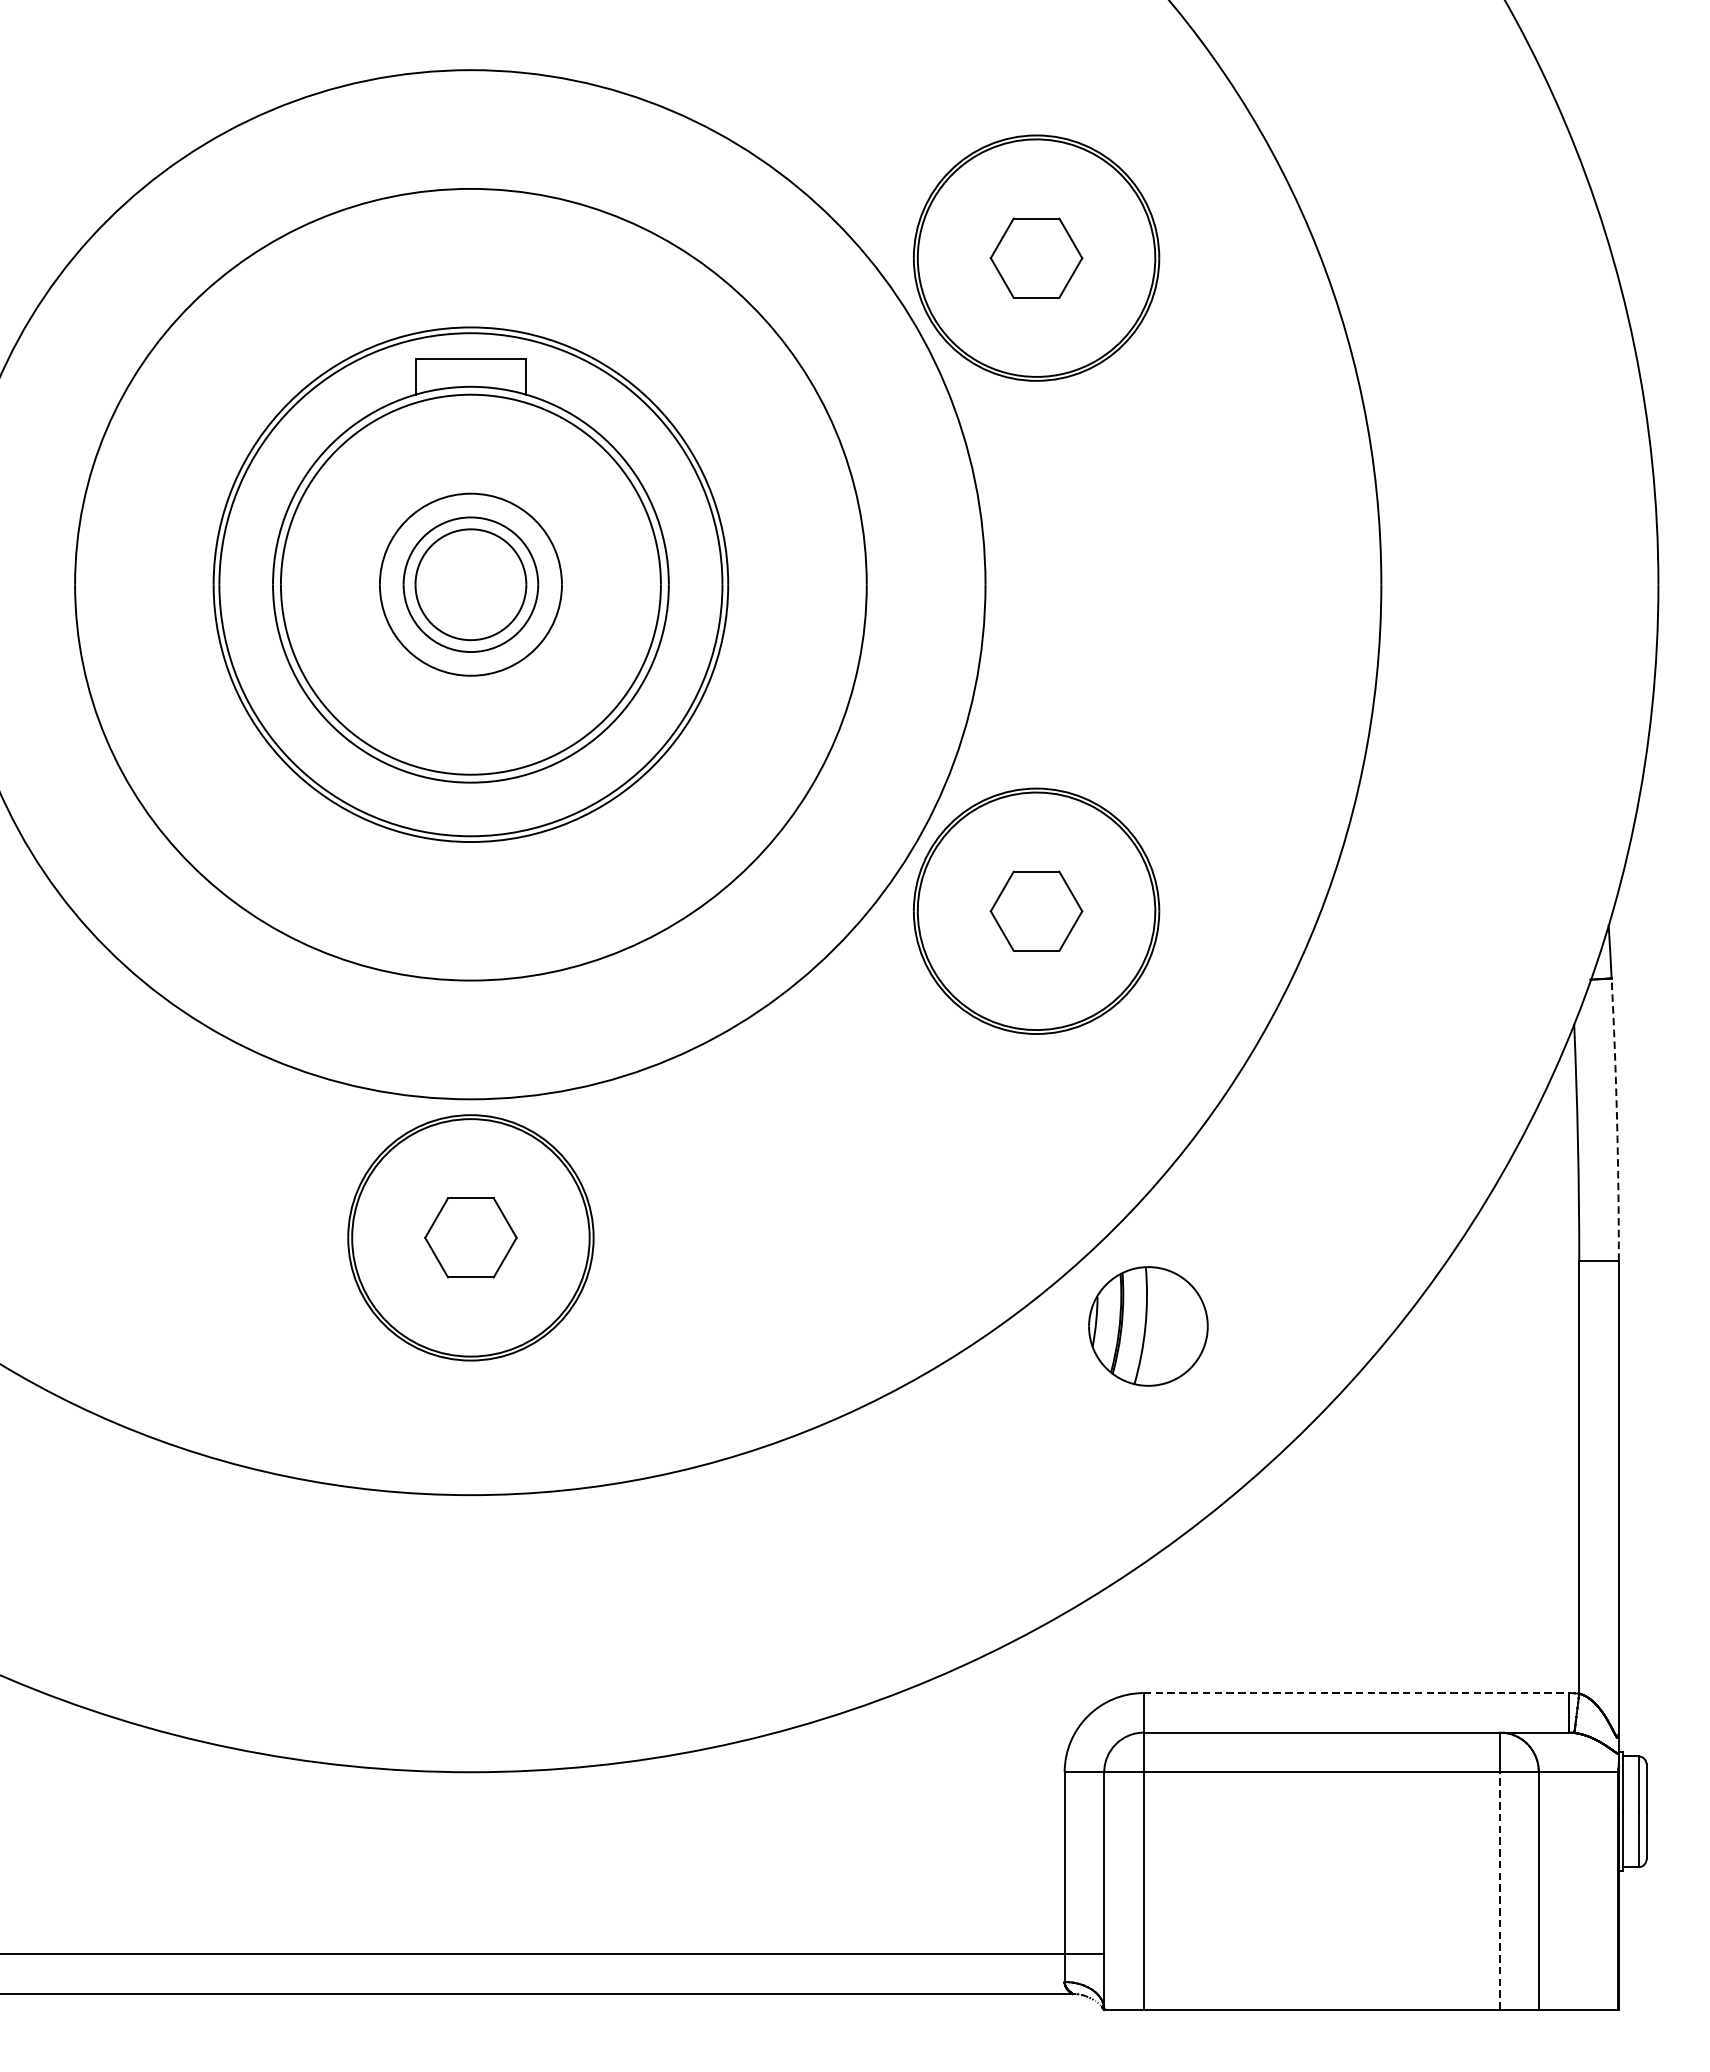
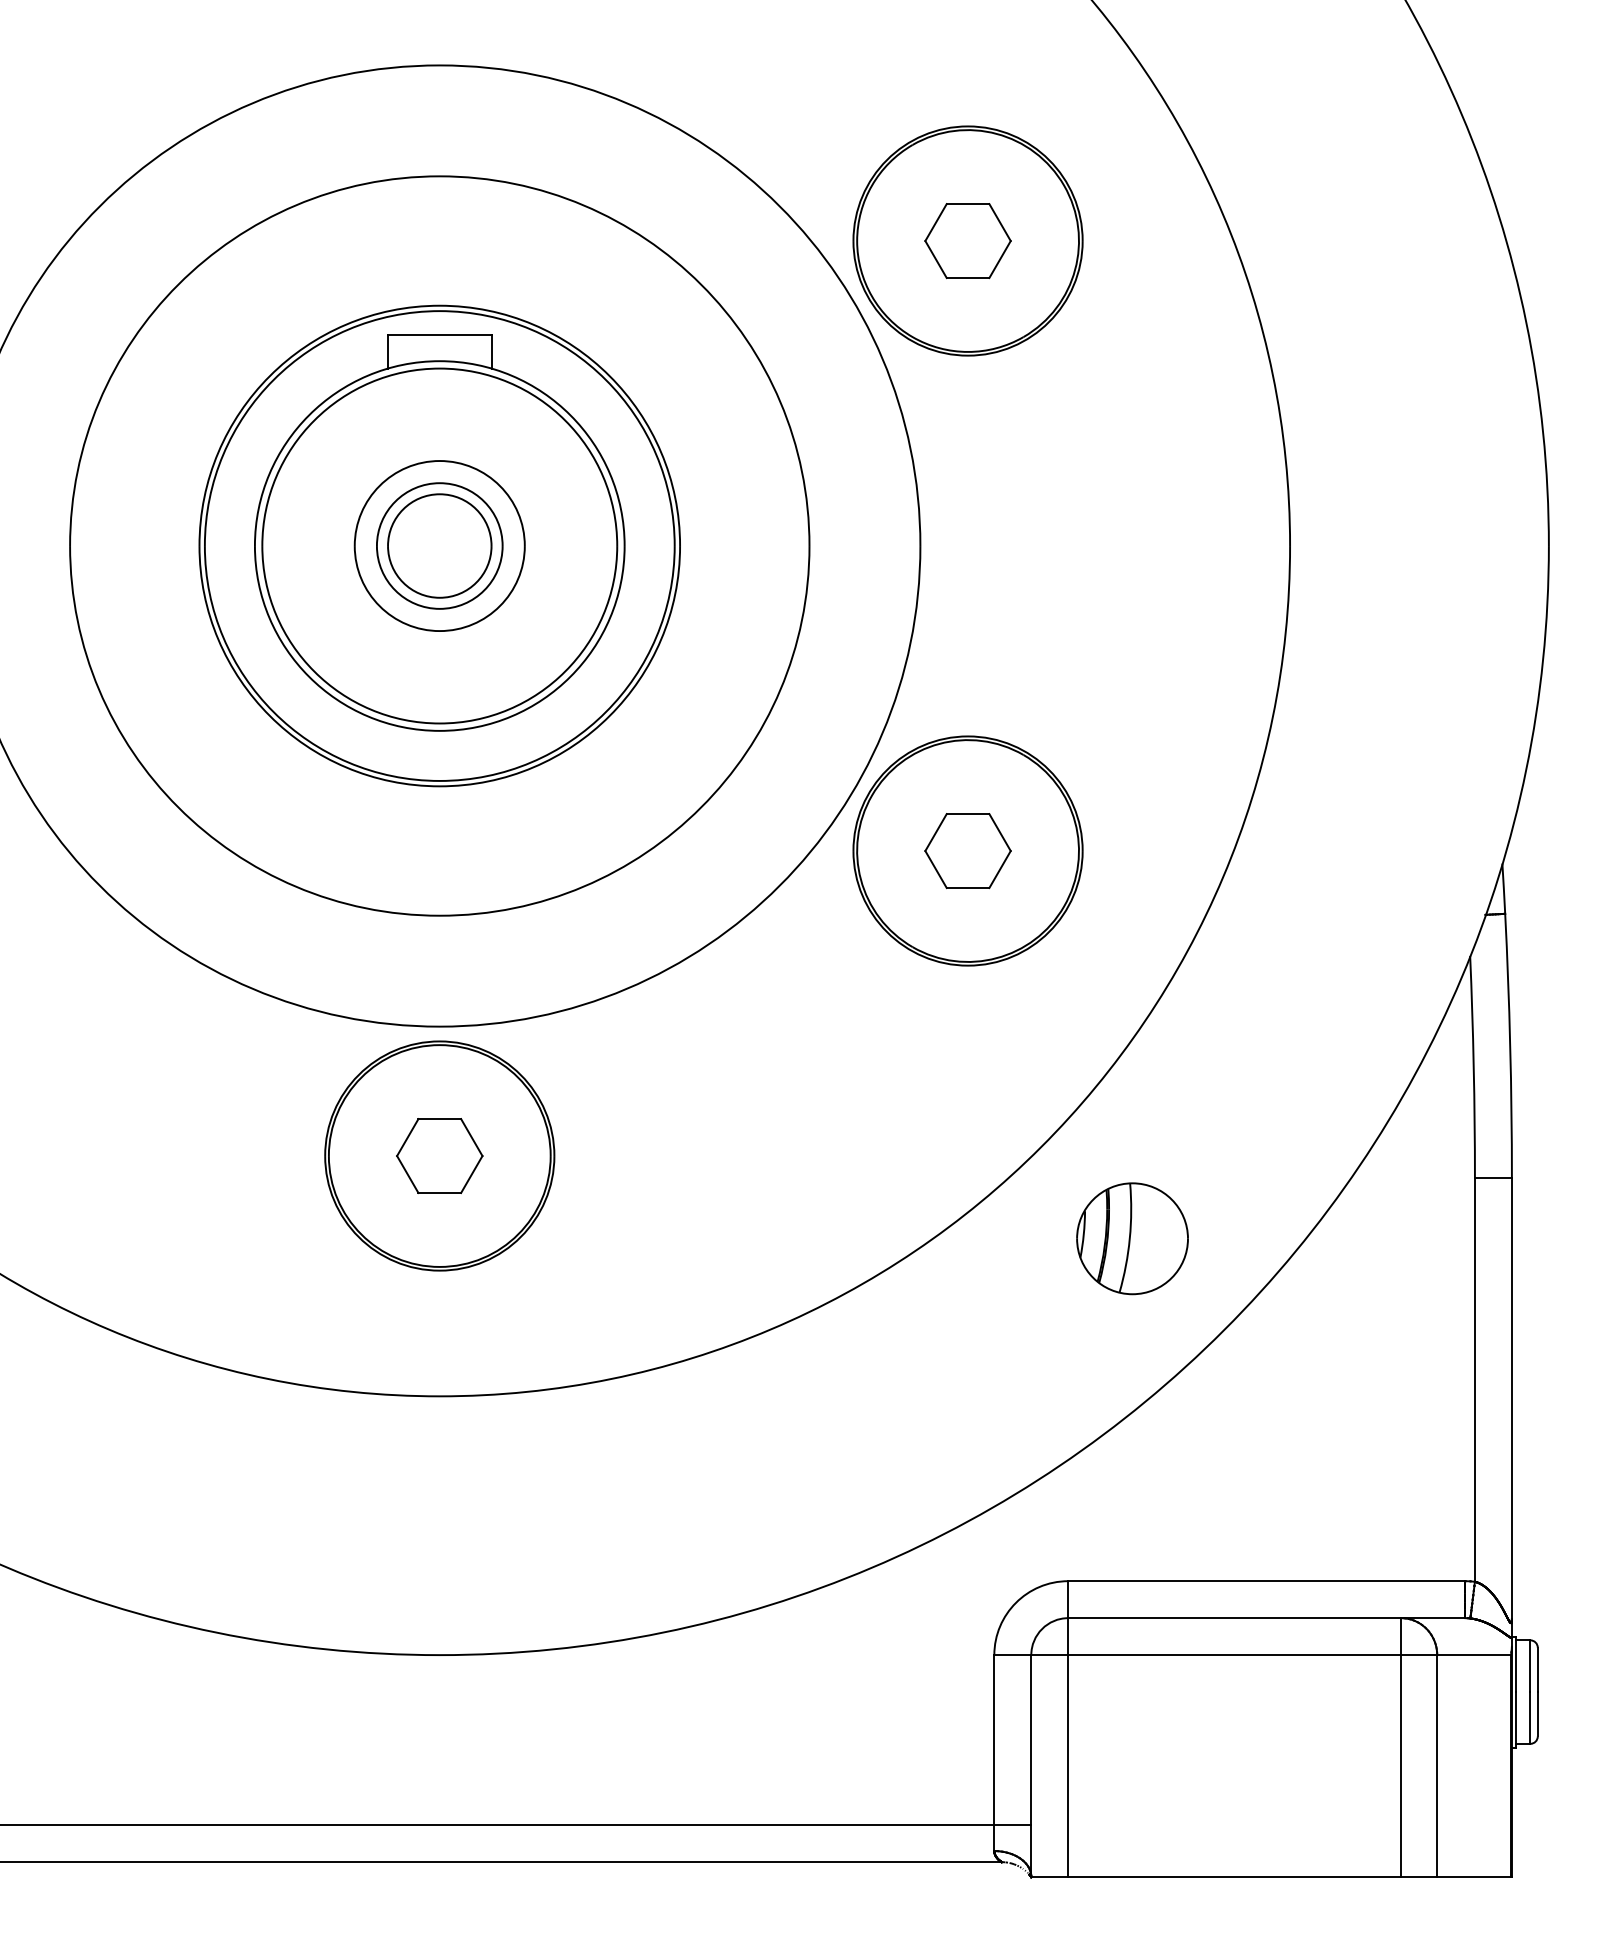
arc: (1617, 1119) -> (1510, 1045), dashed -> solid
part: (1148, 1326) -> (1132, 1238), moved
line: (1356, 1693) -> (1266, 1581), dashed -> solid
line: (1500, 1891) -> (1401, 1766), dashed -> solid

